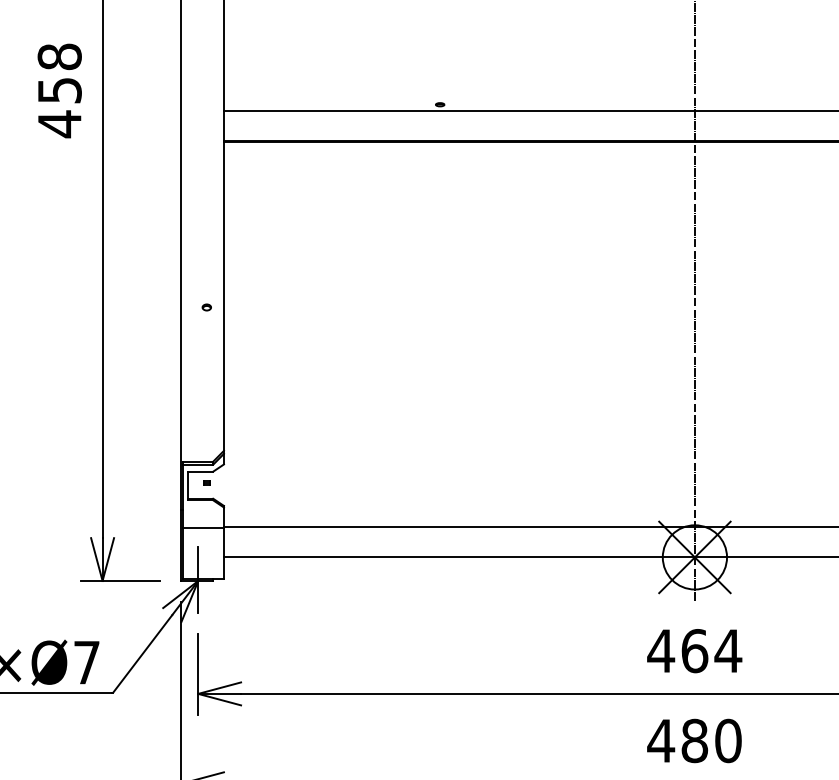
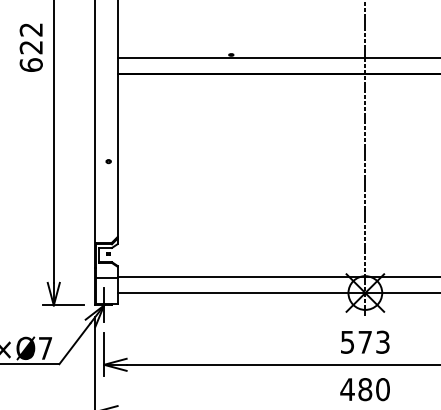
text: (58, 90) -> (30, 47), 458 -> 622
text: (695, 649) -> (365, 341), 464 -> 573

